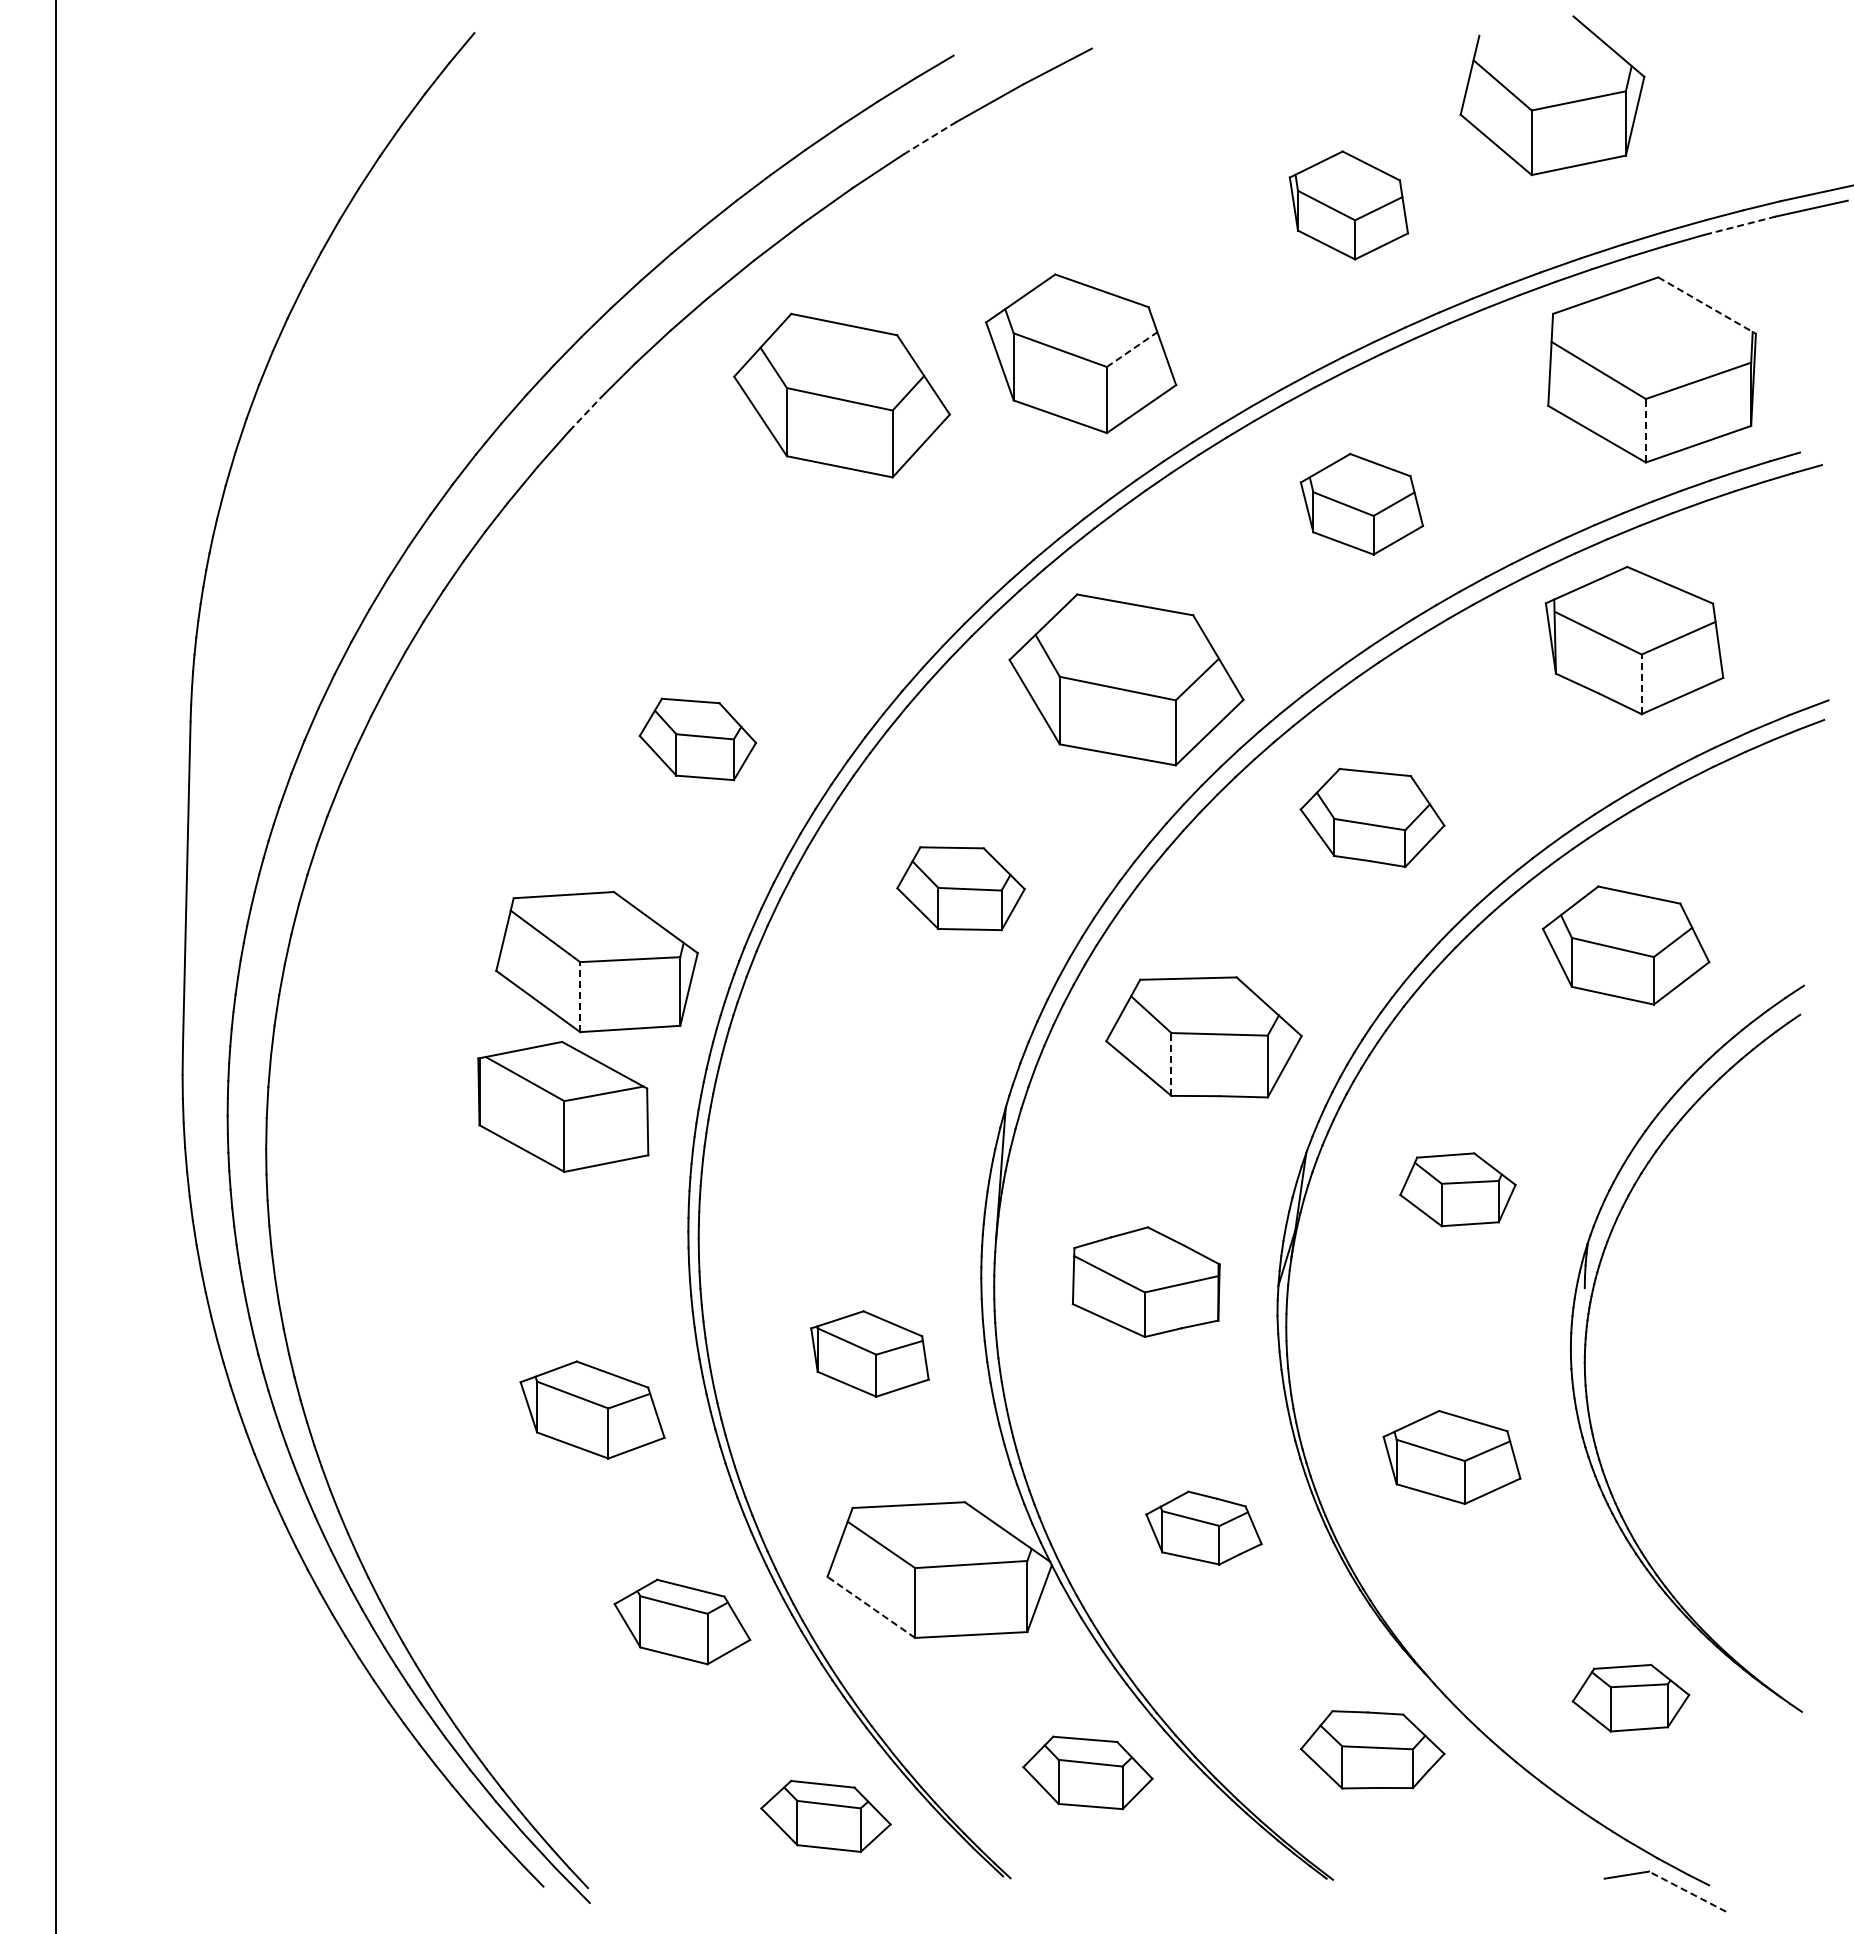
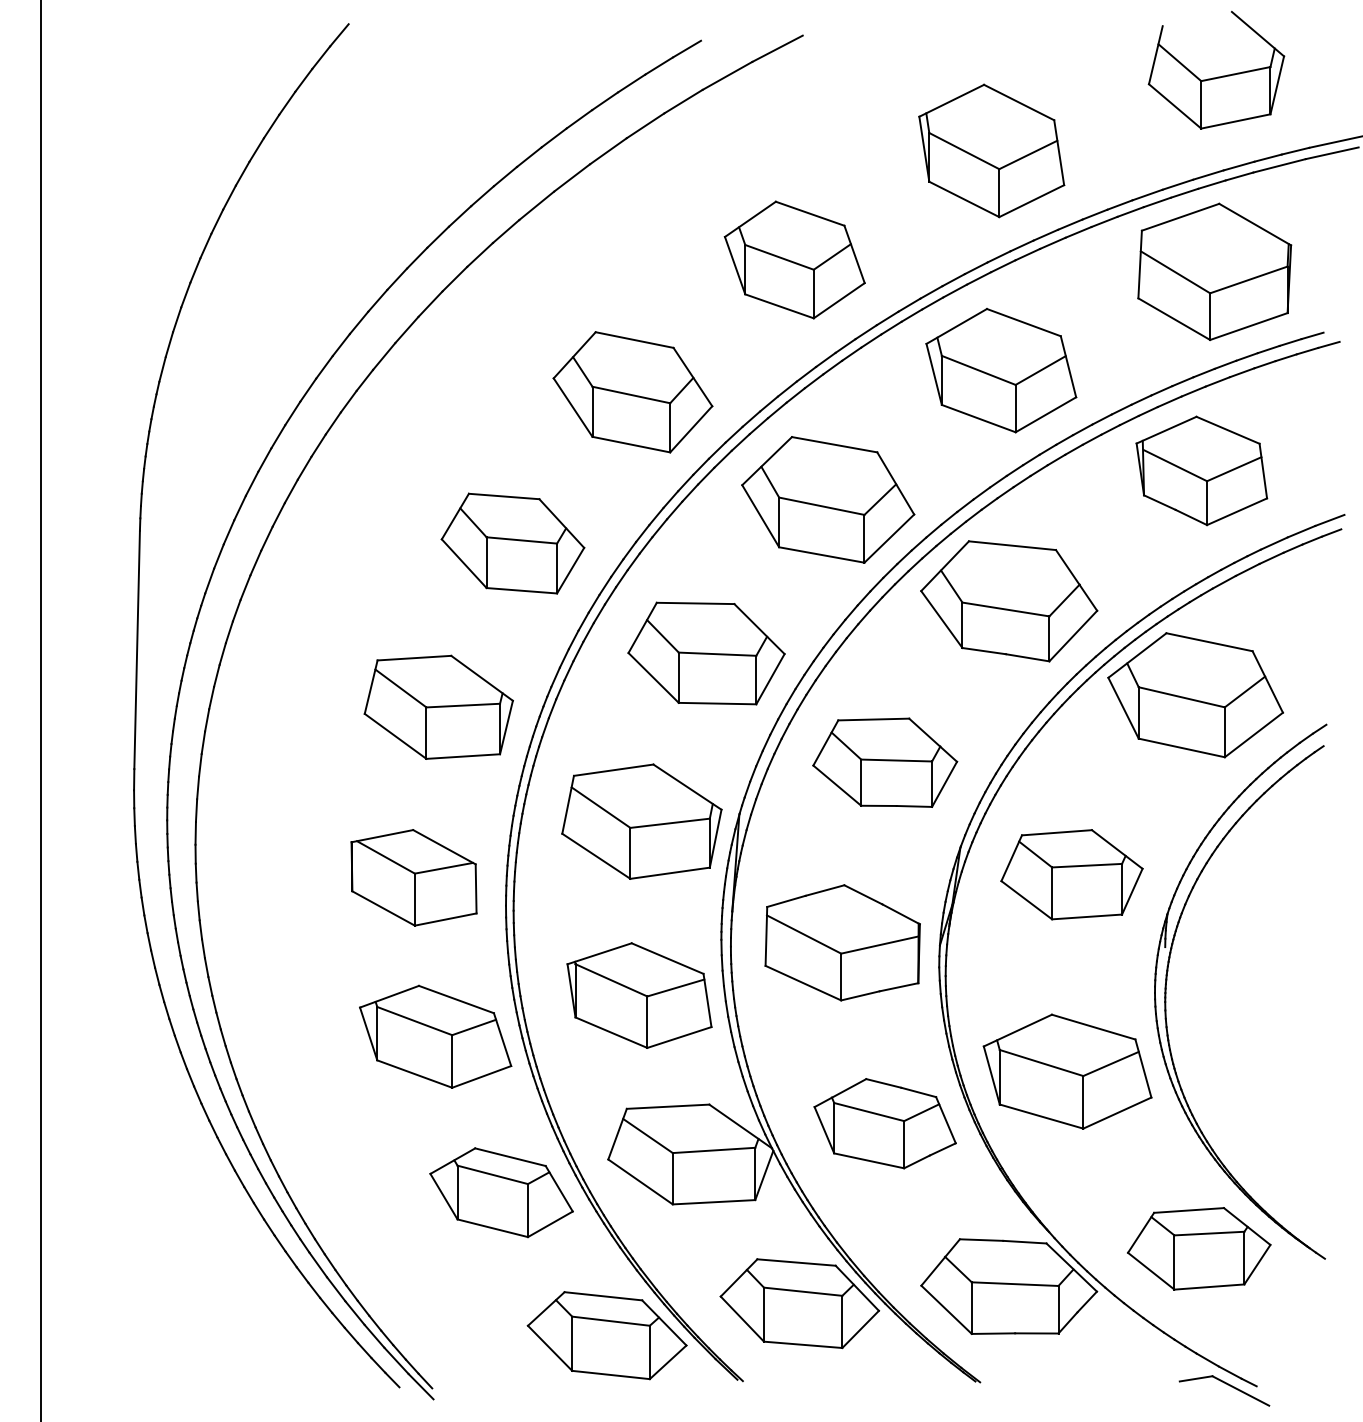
part: (1555, 104) -> (1218, 76), moved
line: (929, 138) -> (683, 101), dashed -> solid
part: (1348, 205) -> (991, 150), size x1.67
line: (1740, 225) -> (1279, 165), dashed -> solid
line: (1707, 305) -> (1255, 224), dashed -> solid
line: (1132, 349) -> (832, 256), dashed -> solid
part: (841, 395) -> (632, 392), moved
line: (585, 413) -> (430, 303), dashed -> solid
line: (1645, 430) -> (1209, 316), dashed -> solid
part: (1361, 504) -> (1001, 370), size x1.67
line: (1641, 684) -> (1206, 503), dashed -> solid
part: (697, 739) -> (512, 543), size x1.67
part: (1372, 817) -> (1009, 601), size x1.67
part: (960, 888) -> (706, 653), size x1.67
part: (1625, 945) -> (1195, 695), size x1.43
line: (580, 997) -> (426, 733), dashed -> solid
line: (1171, 1063) -> (861, 781), dashed -> solid
part: (563, 1106) -> (414, 877), moved
part: (872, 1117) -> (641, 821), added
part: (1457, 1189) -> (1071, 874), size x1.67
part: (1146, 1281) -> (842, 942), size x1.43
part: (869, 1353) -> (639, 995), size x1.67
part: (592, 1409) -> (435, 1036), size x1.43
part: (1451, 1457) -> (1067, 1071), size x1.67
part: (1203, 1527) -> (884, 1123), size x1.67
line: (870, 1607) -> (639, 1182), dashed -> solid
part: (682, 1621) -> (501, 1192), size x1.43
part: (1630, 1697) -> (1198, 1248), size x1.67
part: (1372, 1749) -> (1009, 1286), size x1.67
part: (1087, 1772) -> (799, 1303), size x1.67
part: (825, 1816) -> (606, 1335), size x1.67
line: (1687, 1891) -> (1240, 1390), dashed -> solid

